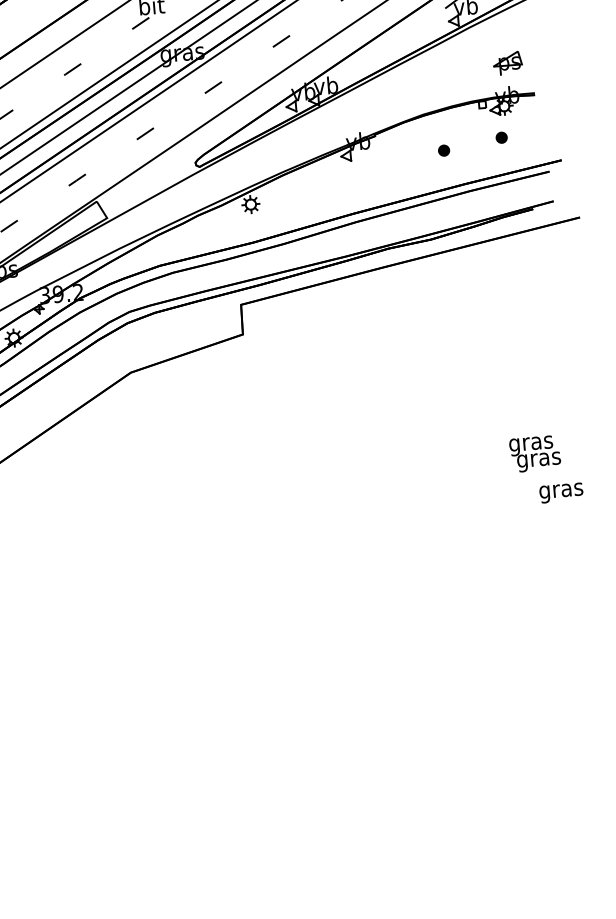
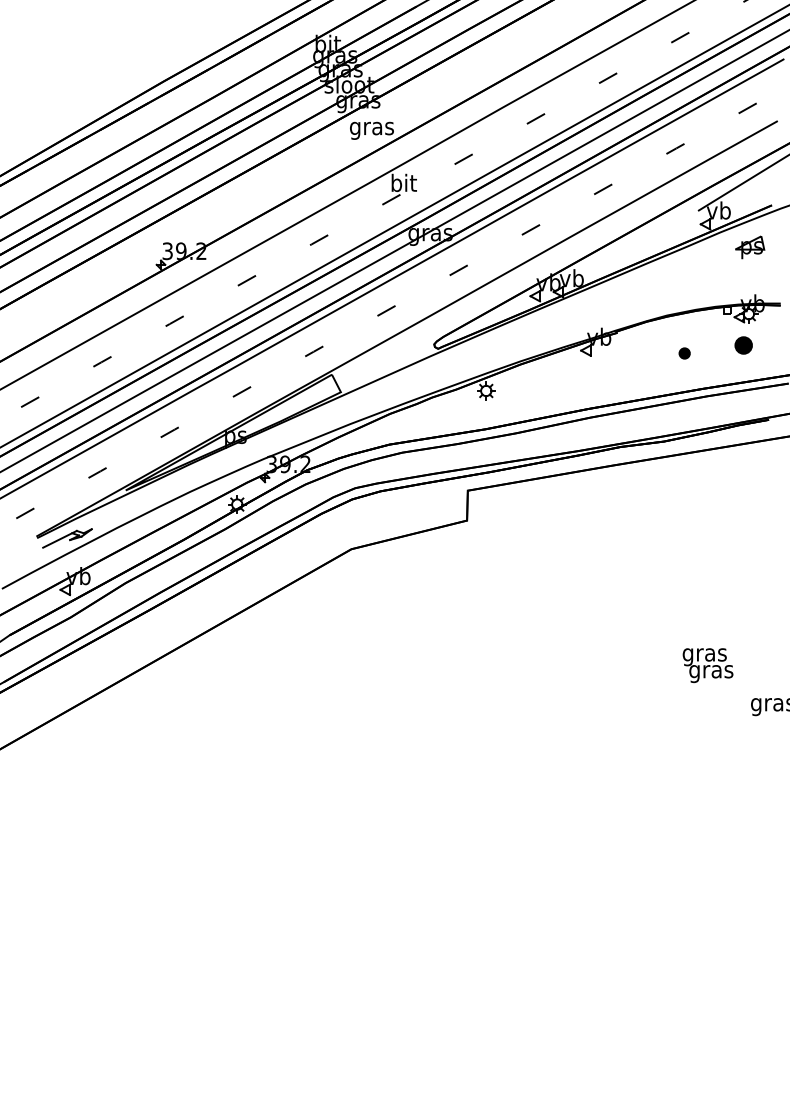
part: (508, 63) -> (750, 247), moved
part: (501, 137) -> (743, 345), size x1.6
text: (534, 453) -> (707, 665), moved

